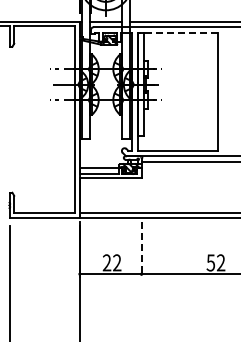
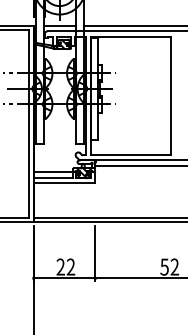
line: (177, 32) -> (131, 36), dashed -> solid
line: (141, 249) -> (95, 253), dashed -> solid

